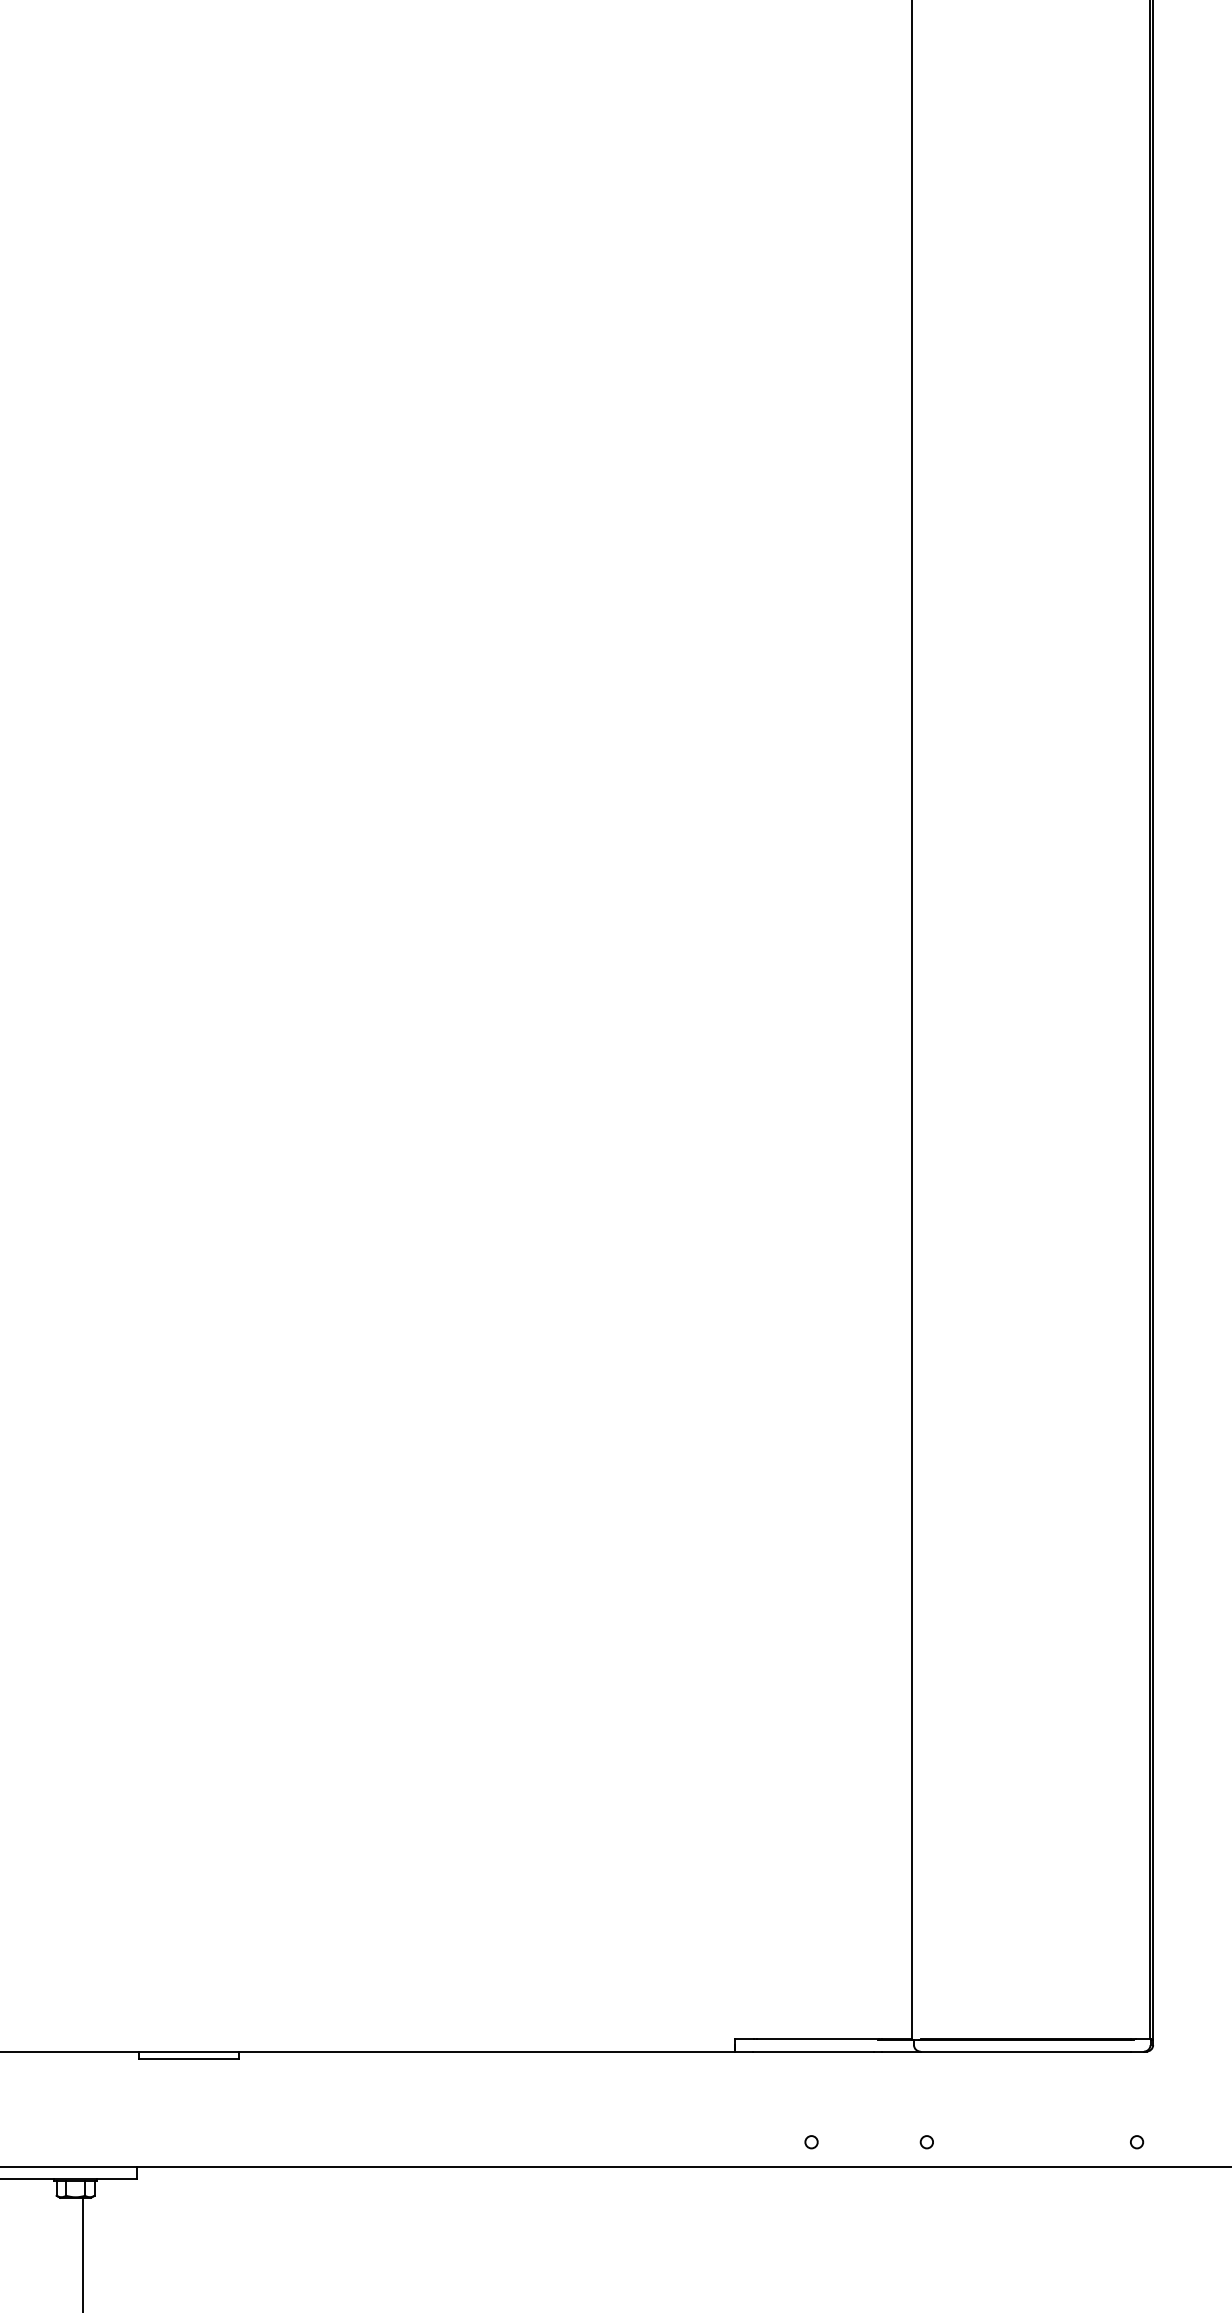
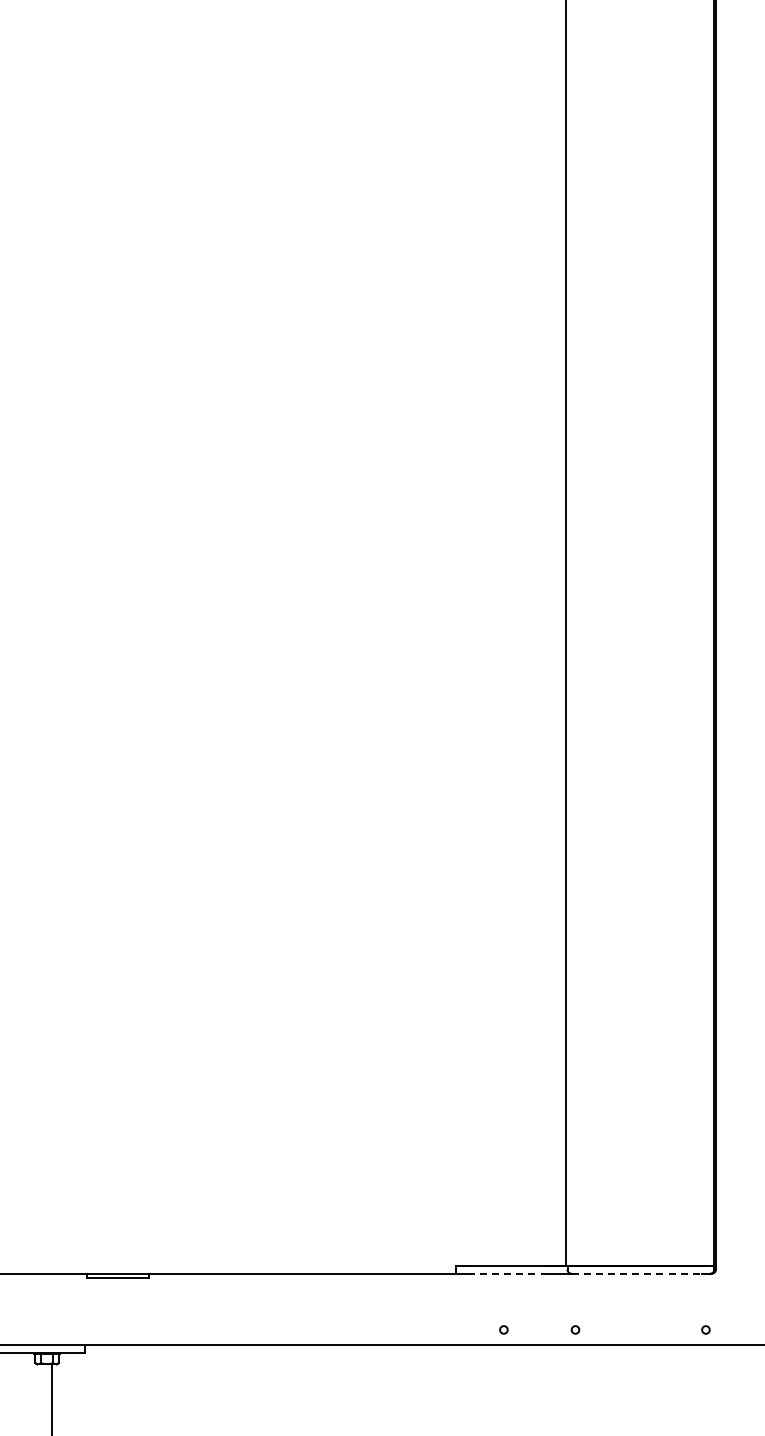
line: (814, 2051) -> (505, 1273), solid -> dashed
line: (1026, 2051) -> (637, 1273), solid -> dashed

